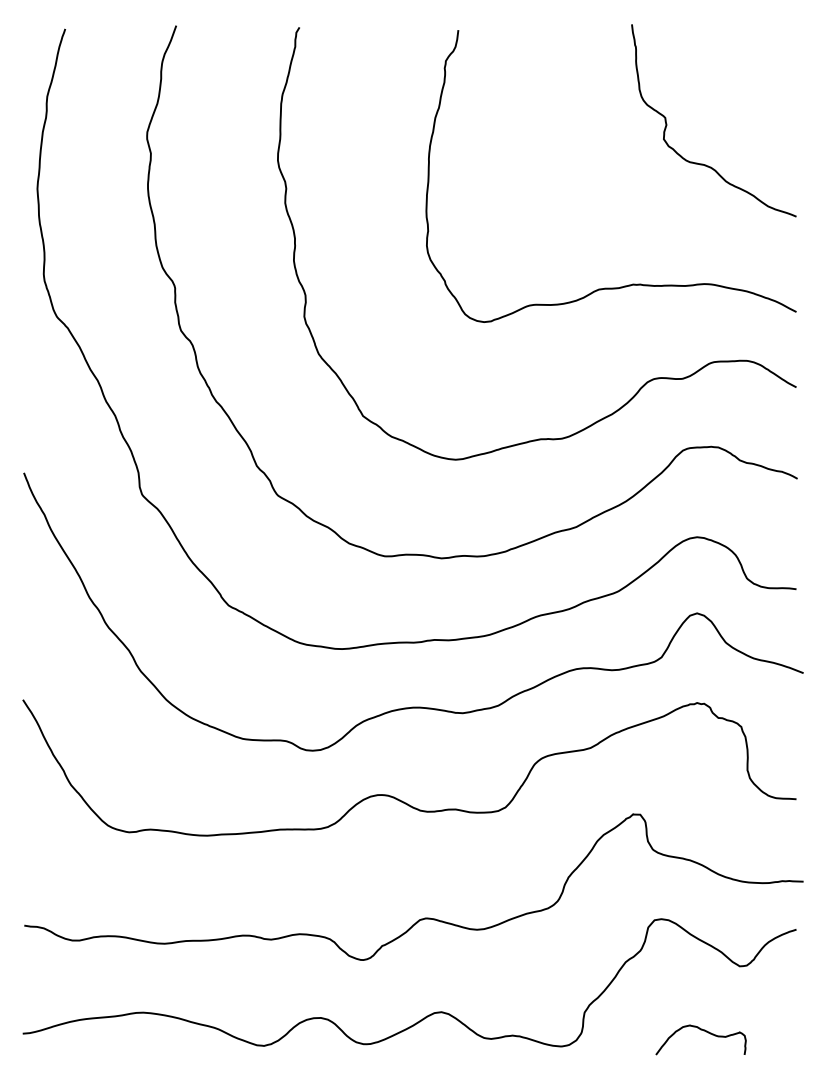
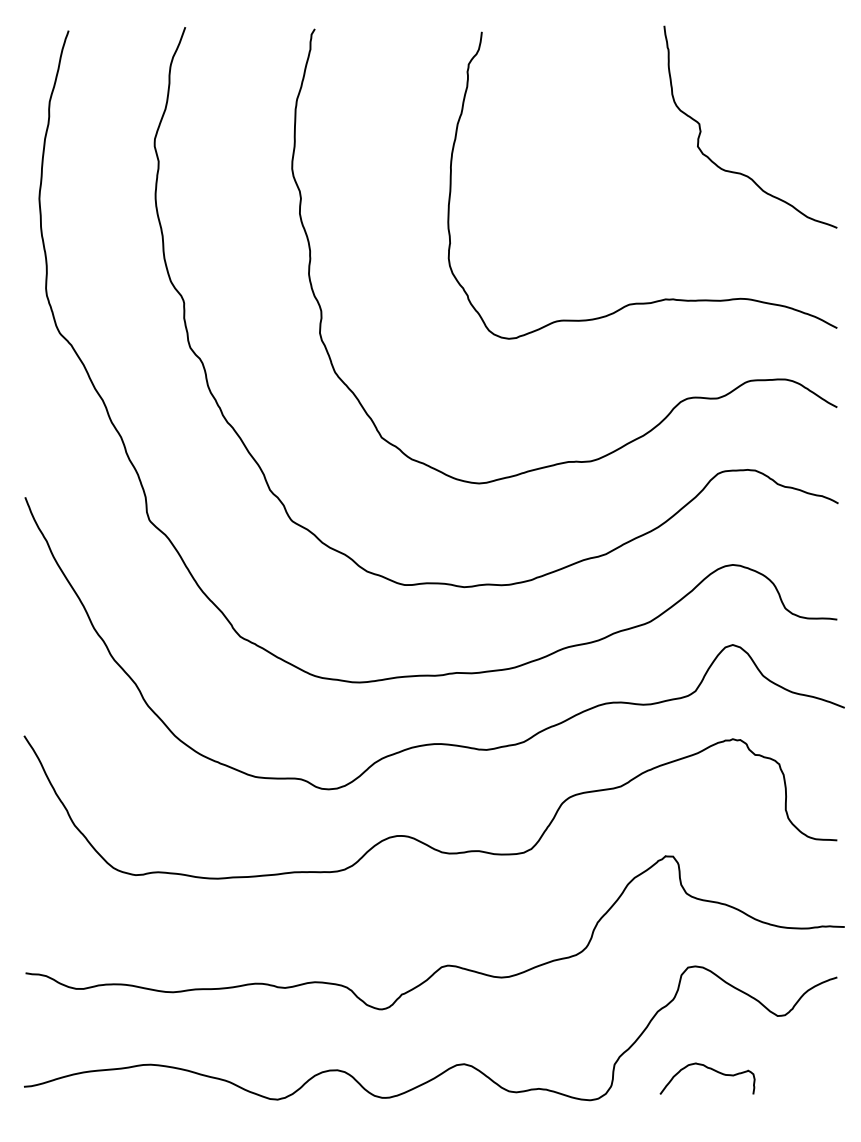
curve: (703, 1031) -> (710, 1069), moved

